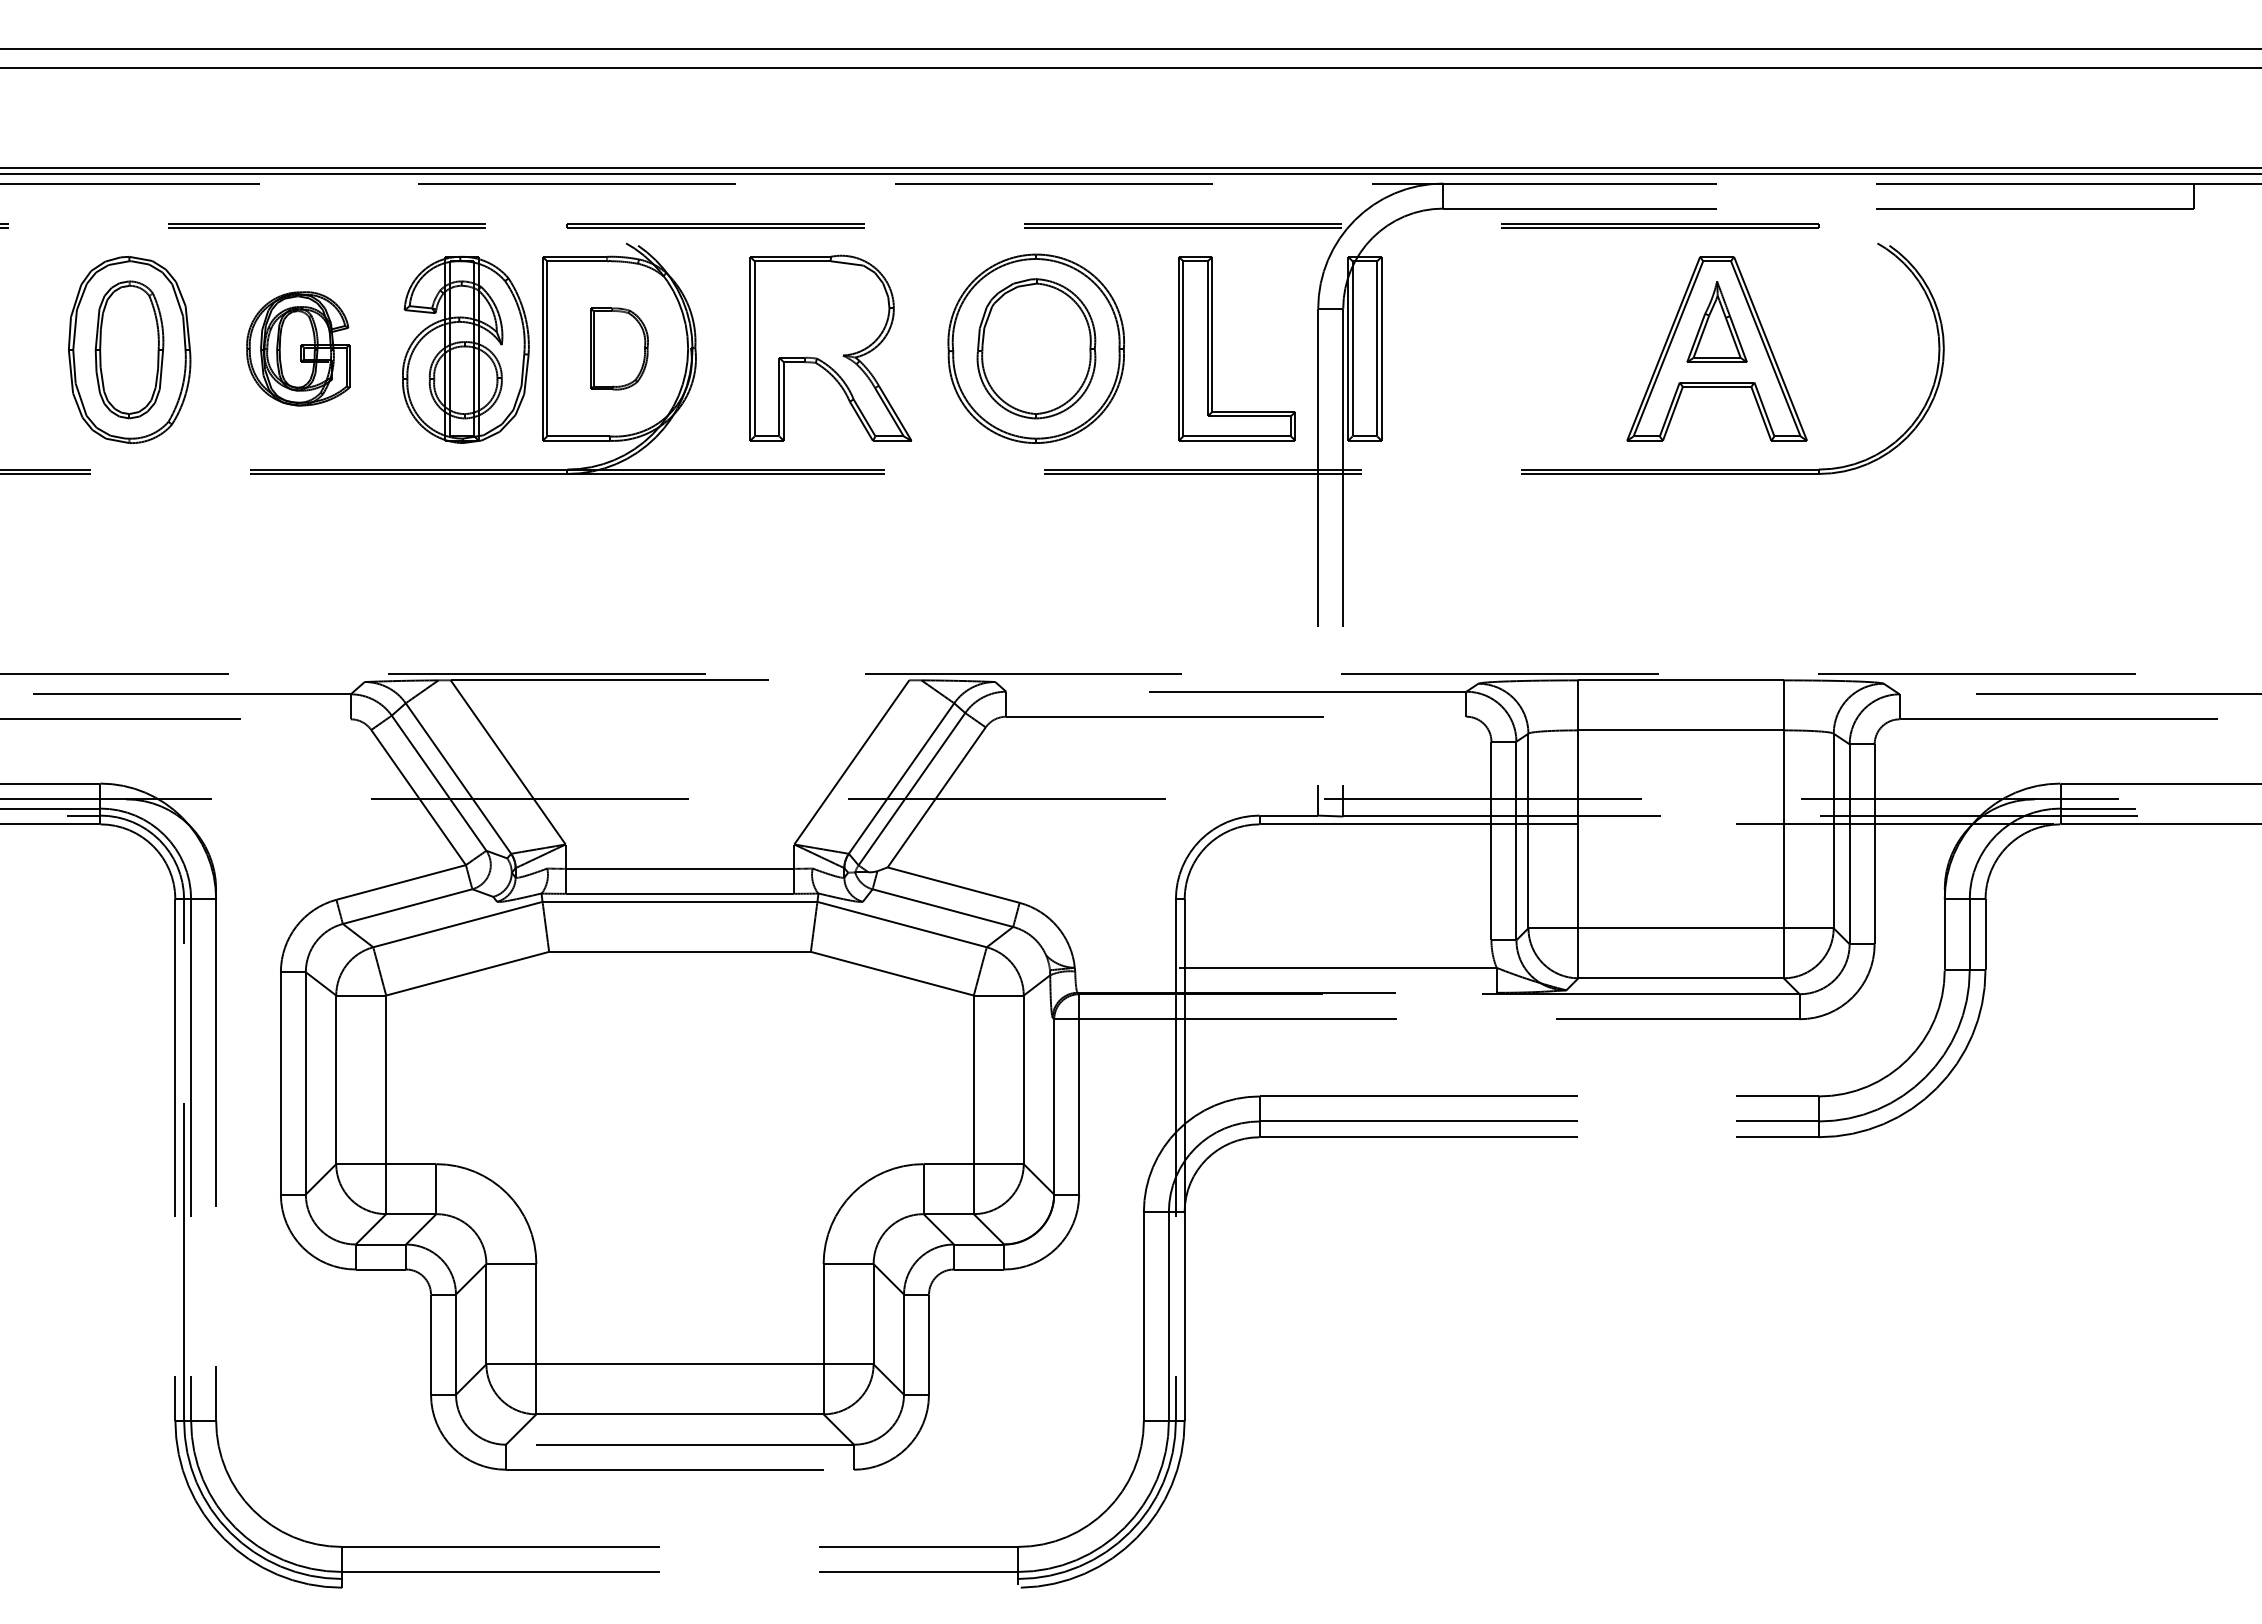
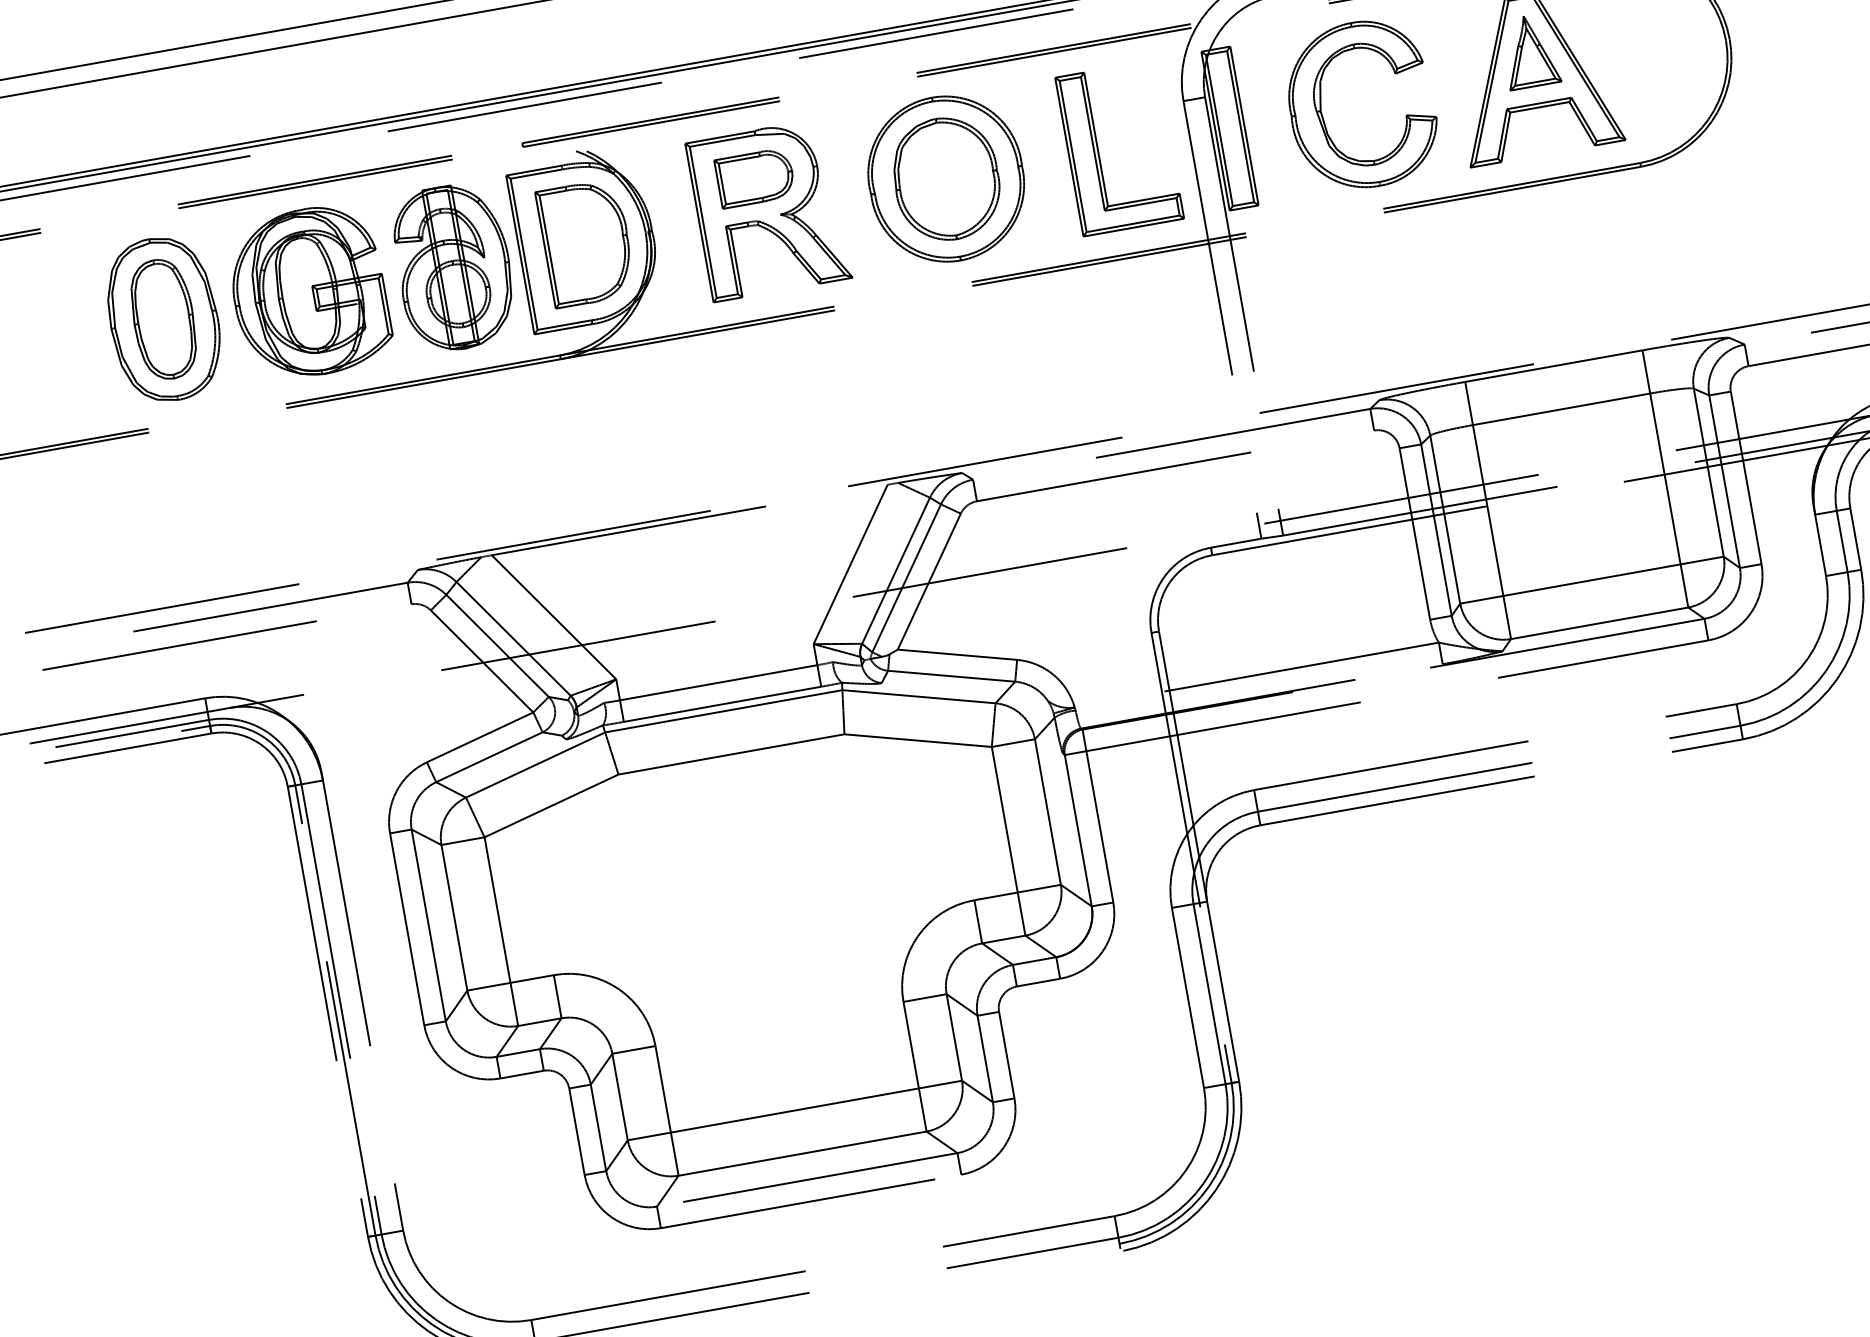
part: (821, 309) -> (754, 178), added
part: (1472, 341) -> (1321, 105), added
part: (298, 348) -> (309, 292), size x1.67
part: (619, 348) -> (586, 242), size x1.67

